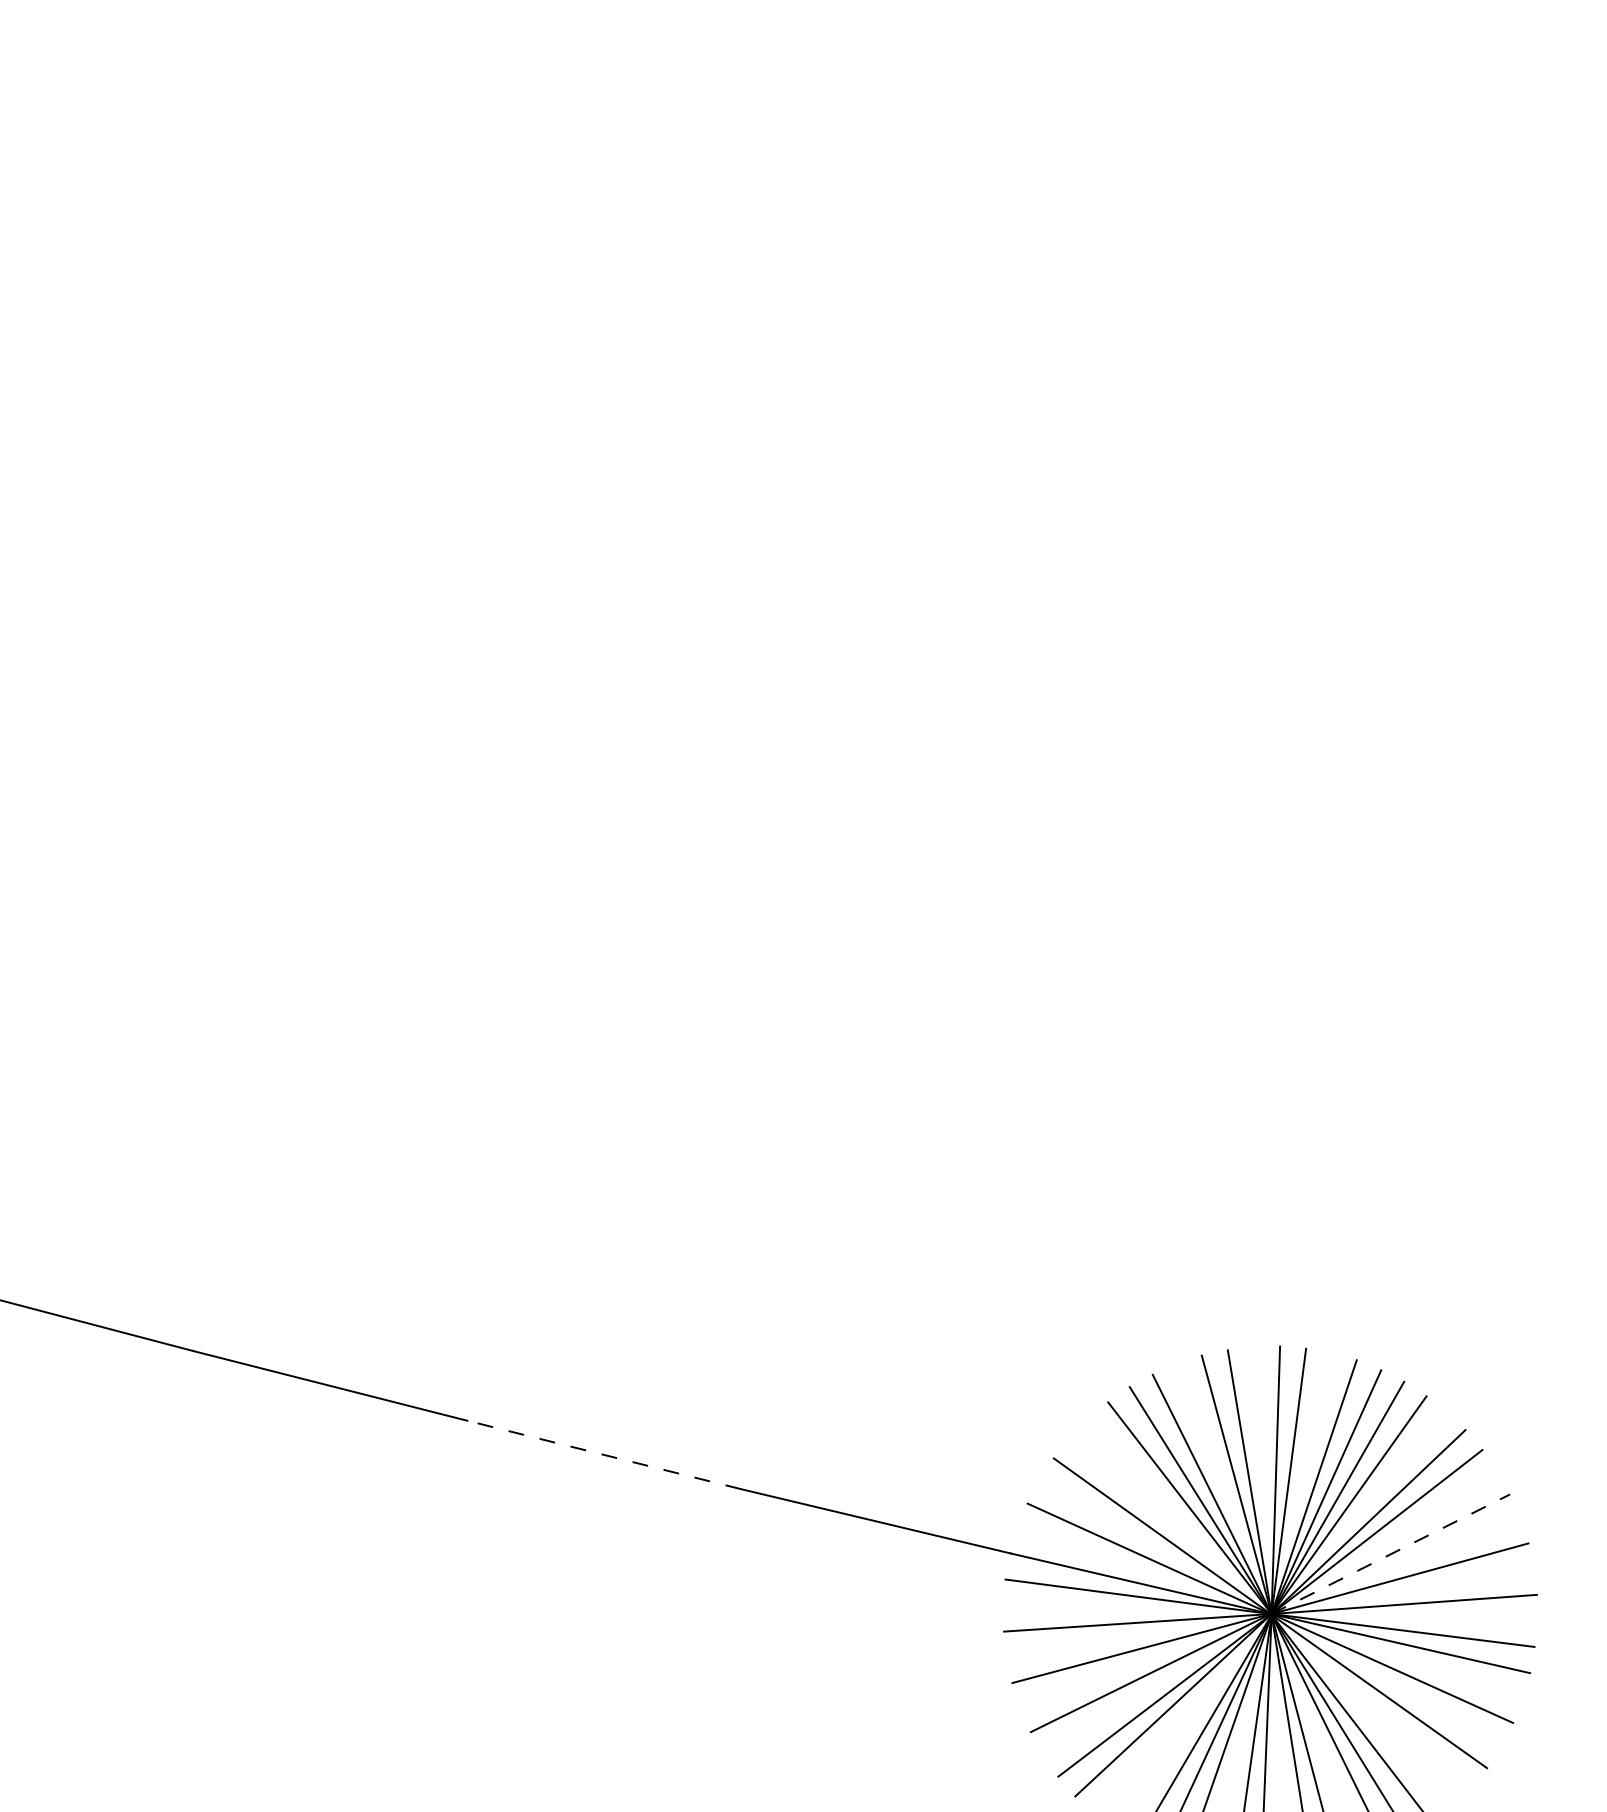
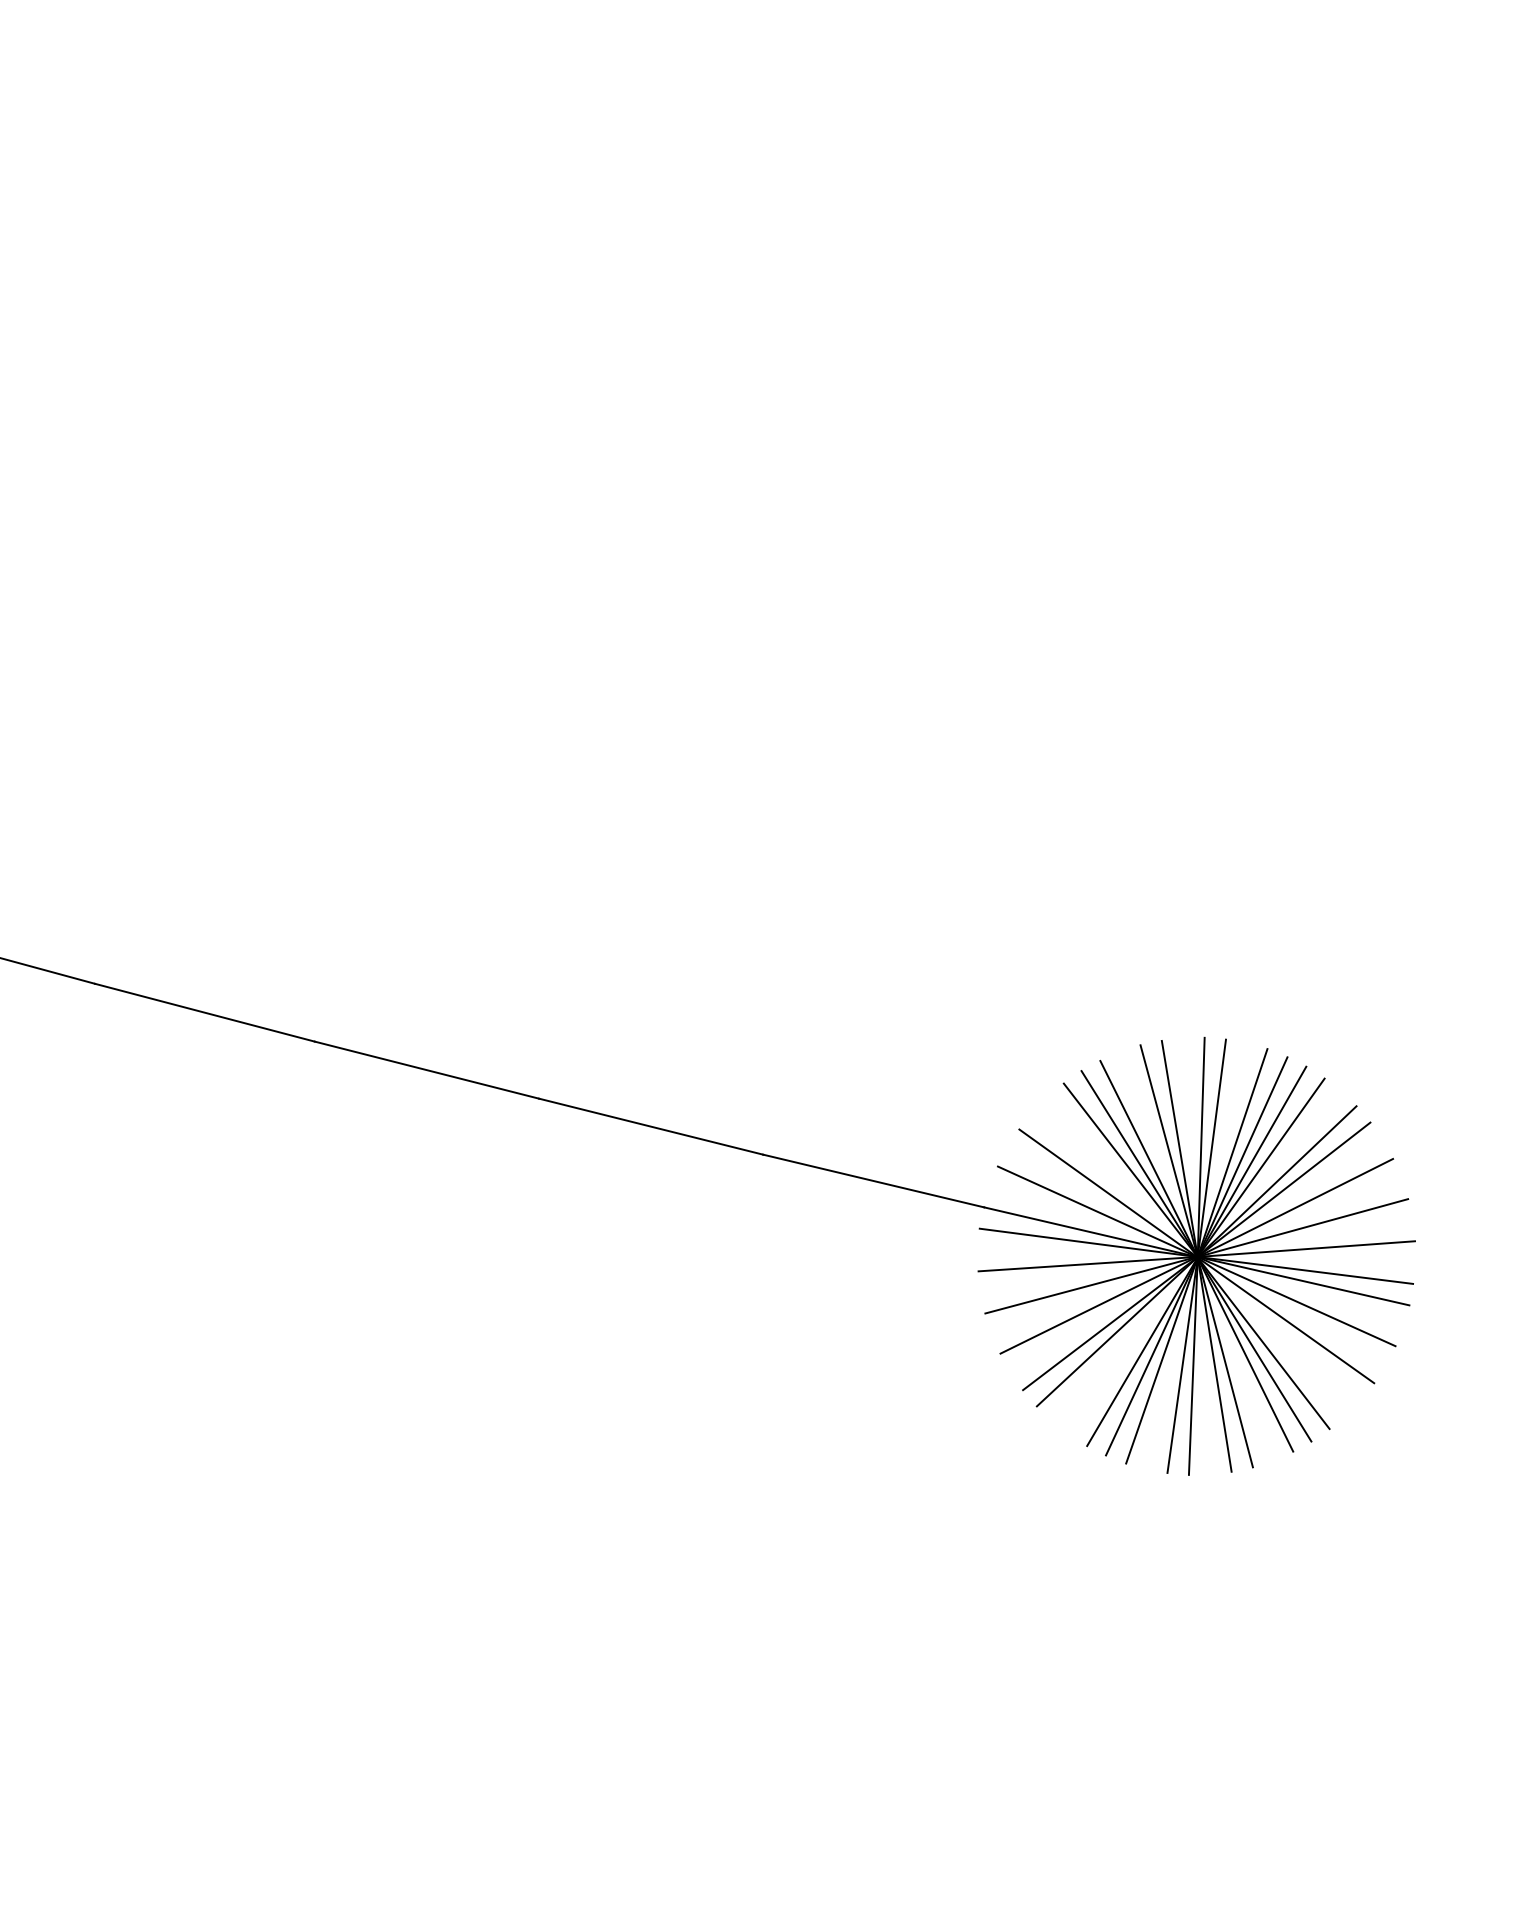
line: (603, 1454) -> (650, 1126), dashed -> solid
line: (1390, 1553) -> (1295, 1207), dashed -> solid

